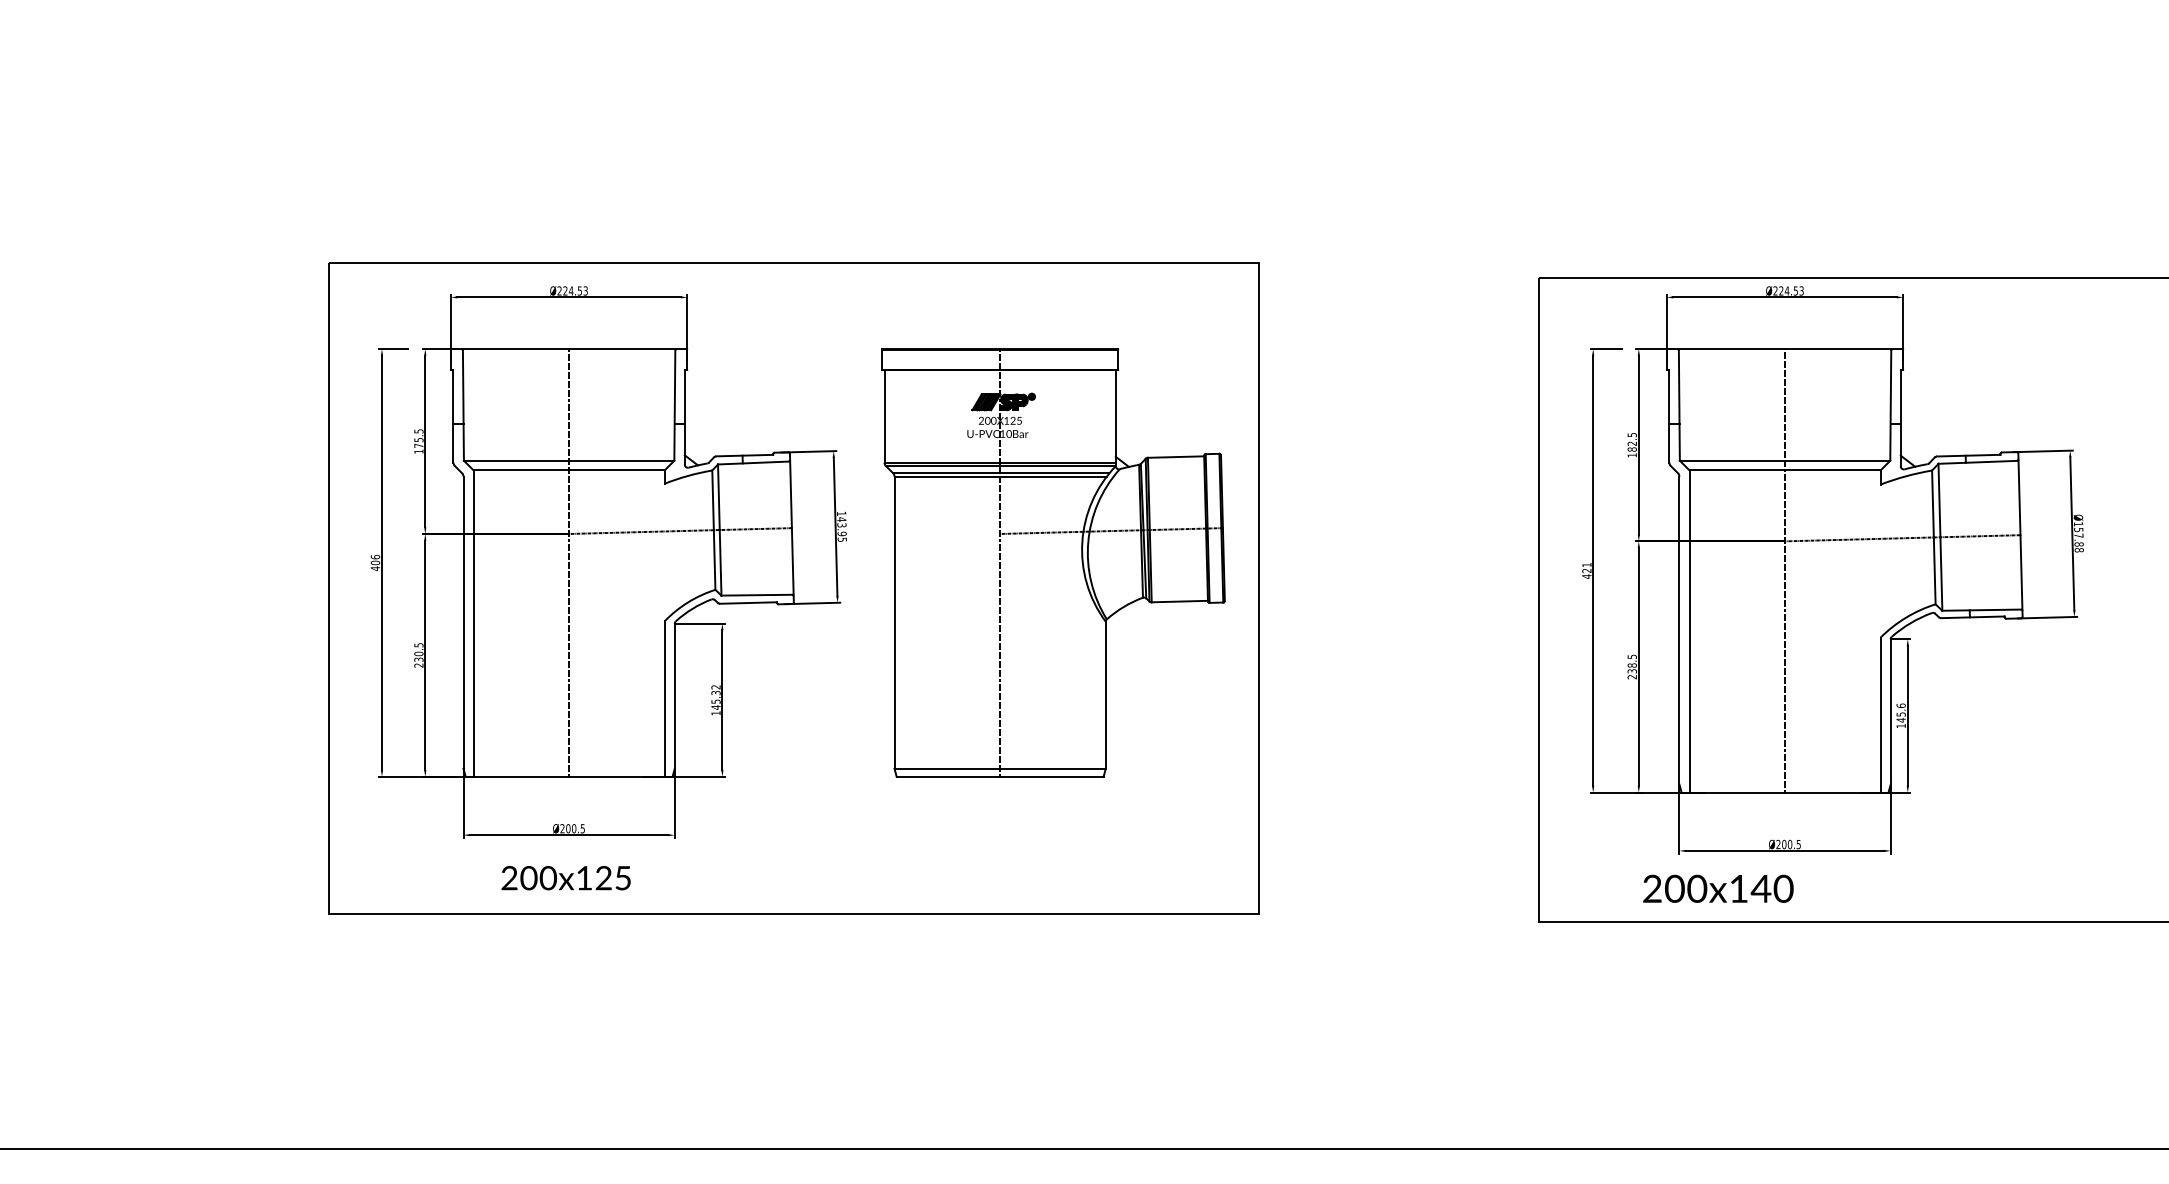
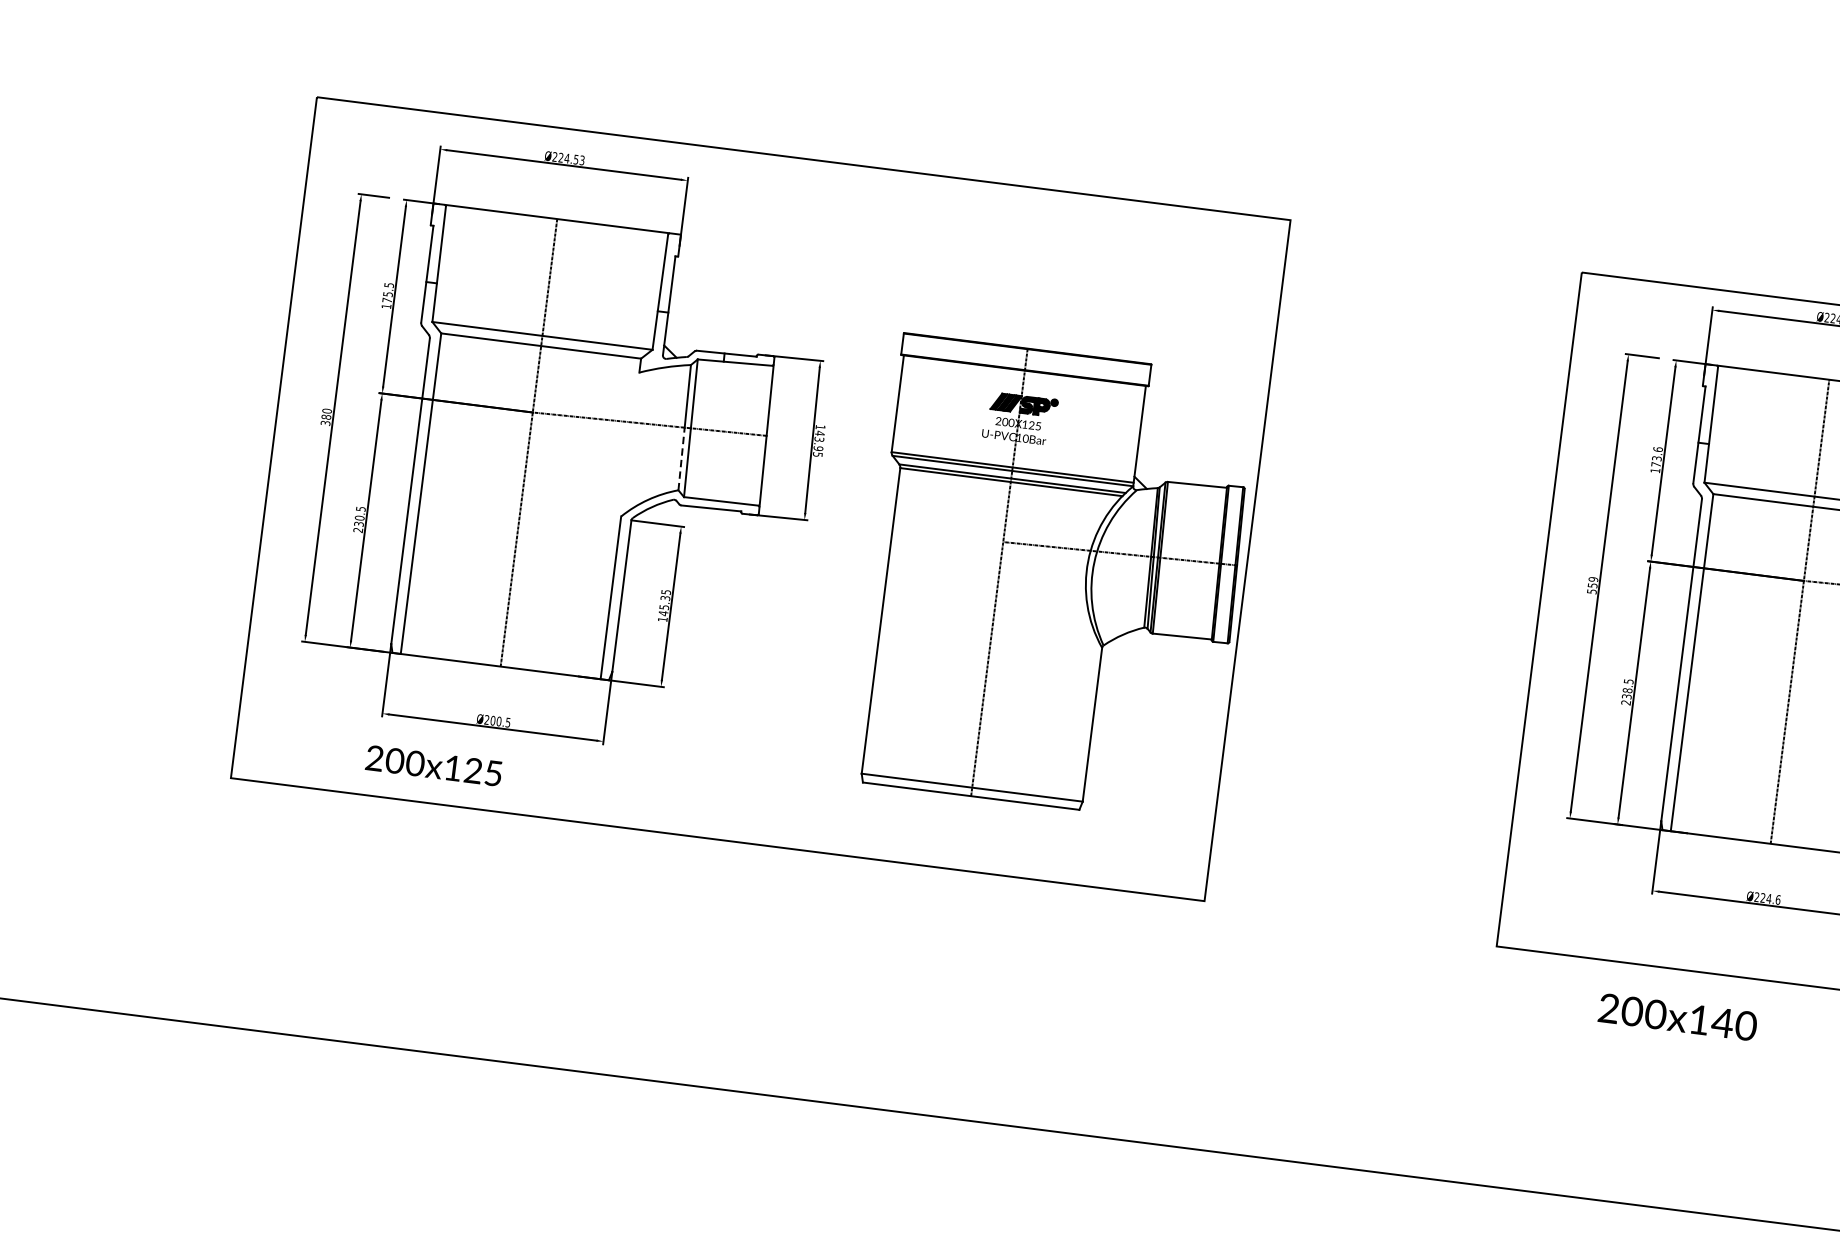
text: (1631, 441) -> (1656, 456), 182.5 -> 173.6
line: (714, 560) -> (681, 459), solid -> dashed
text: (375, 562) -> (326, 416), 406 -> 380
part: (1053, 562) -> (1055, 578), moved
text: (1586, 570) -> (1592, 585), 421 -> 559
text: (715, 687) -> (665, 592), 145.32 -> 145.35
text: (1791, 844) -> (1770, 898), Ø200.5 -> Ø224.6
text: (565, 878) -> (433, 766), moved
text: (1718, 888) -> (1678, 1016), moved

